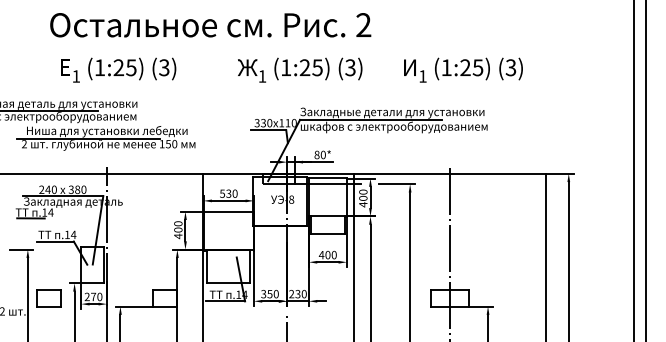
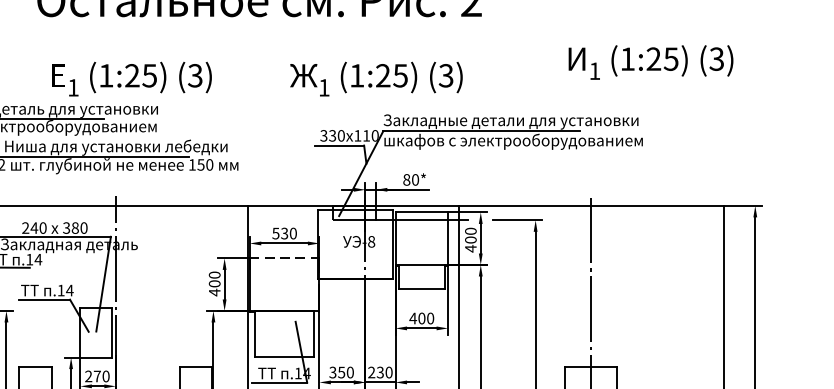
text: (118, 69) -> (131, 78), moved
text: (300, 69) -> (376, 78), moved
text: (463, 69) -> (651, 61), moved
line: (229, 211) -> (285, 258), solid -> dashed

